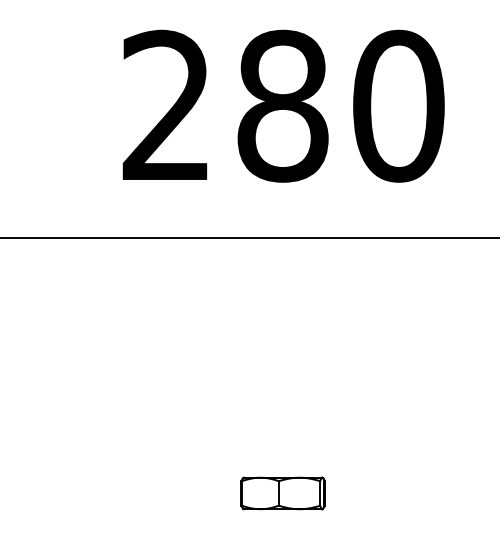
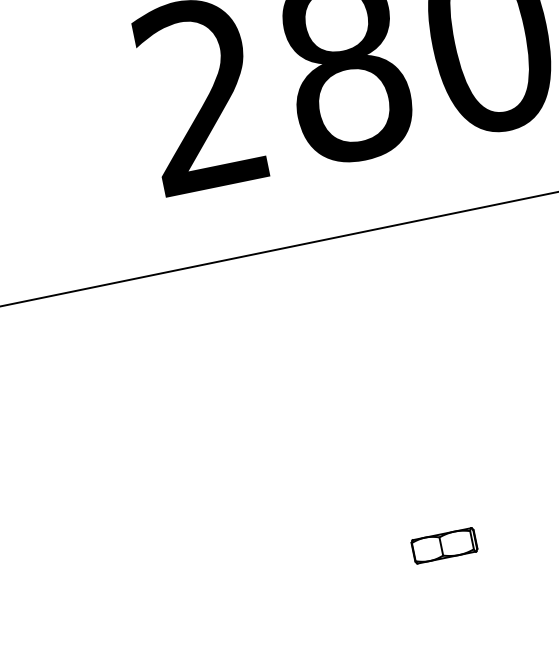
part: (282, 493) -> (443, 546), size x0.6

